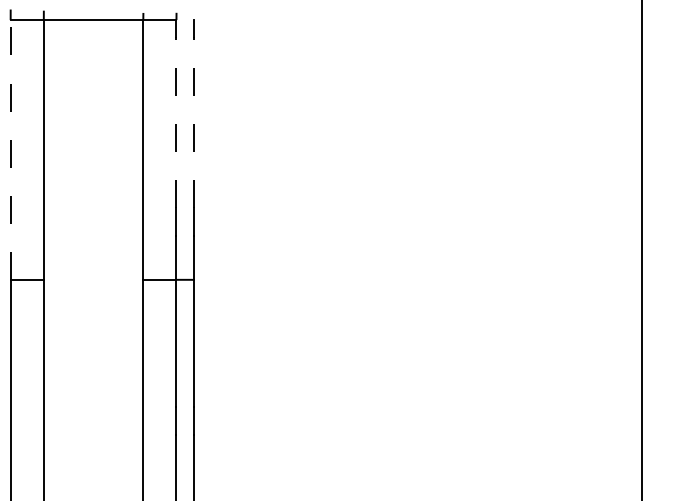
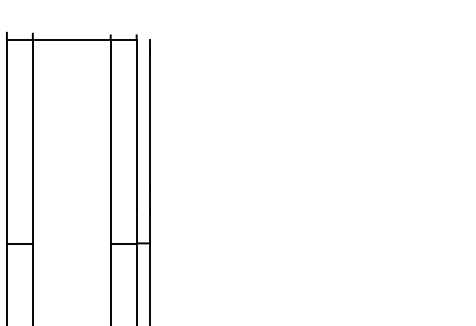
line: (176, 122) -> (136, 120), dashed -> solid
line: (194, 122) -> (150, 120), dashed -> solid
line: (10, 149) -> (6, 141), dashed -> solid

